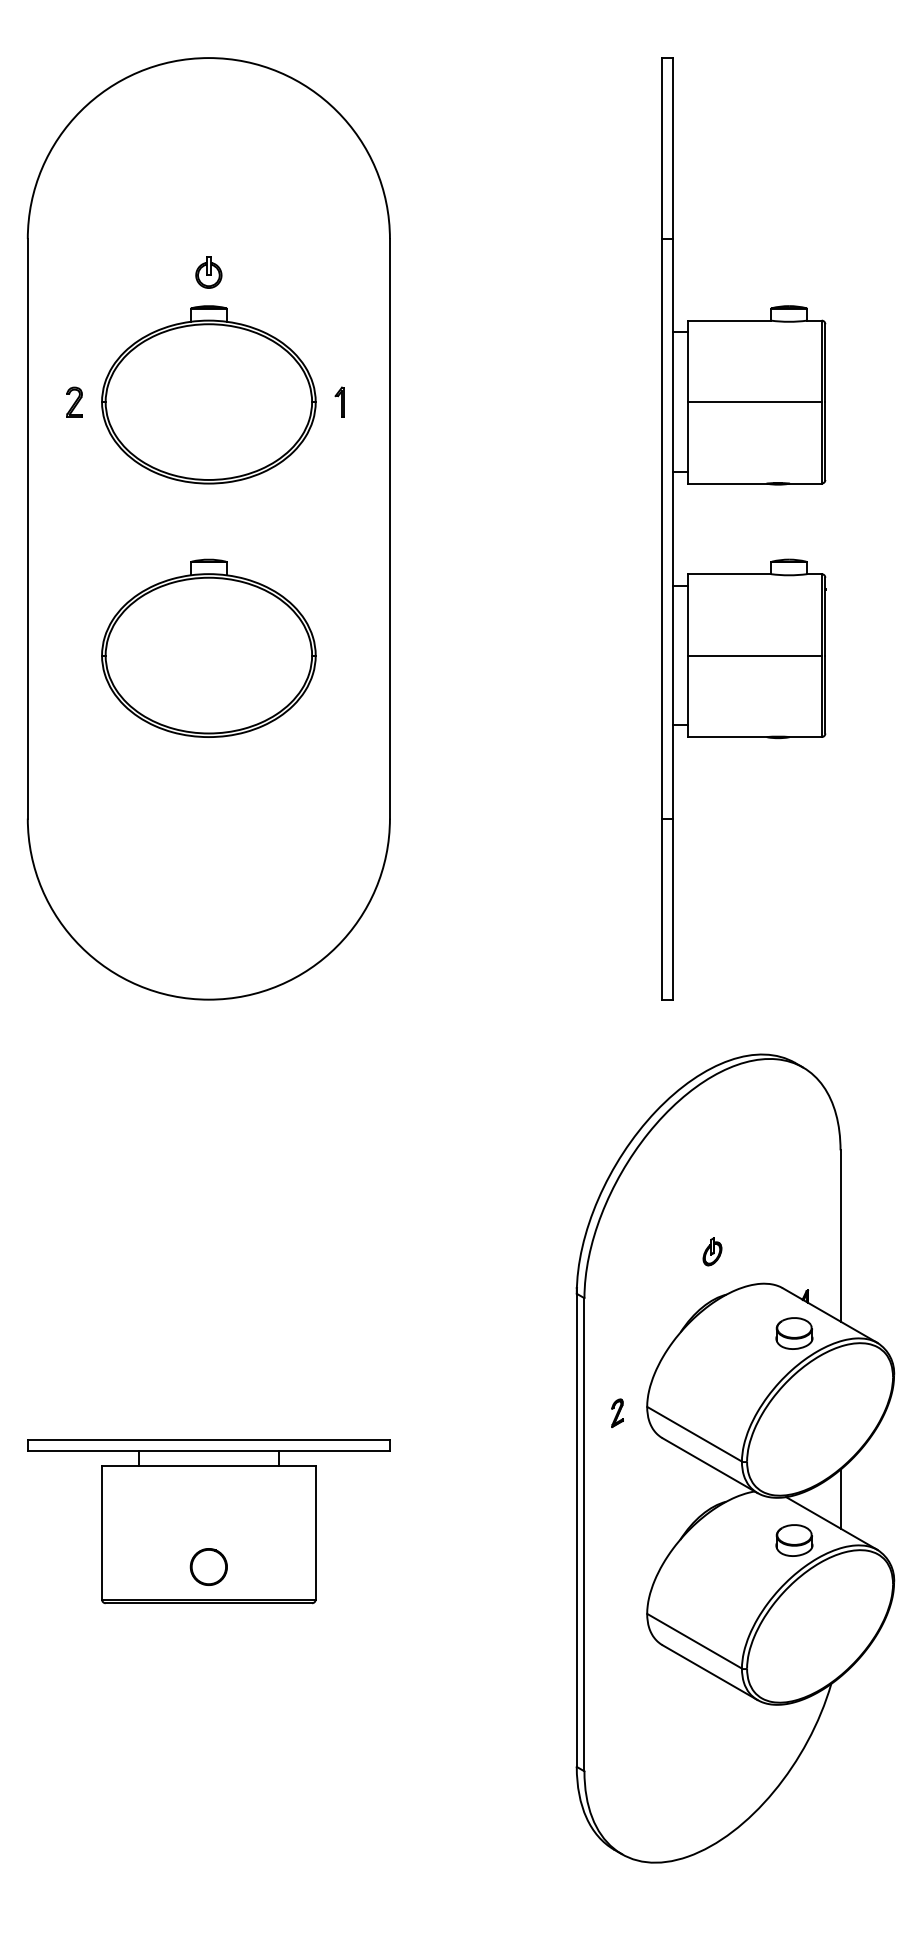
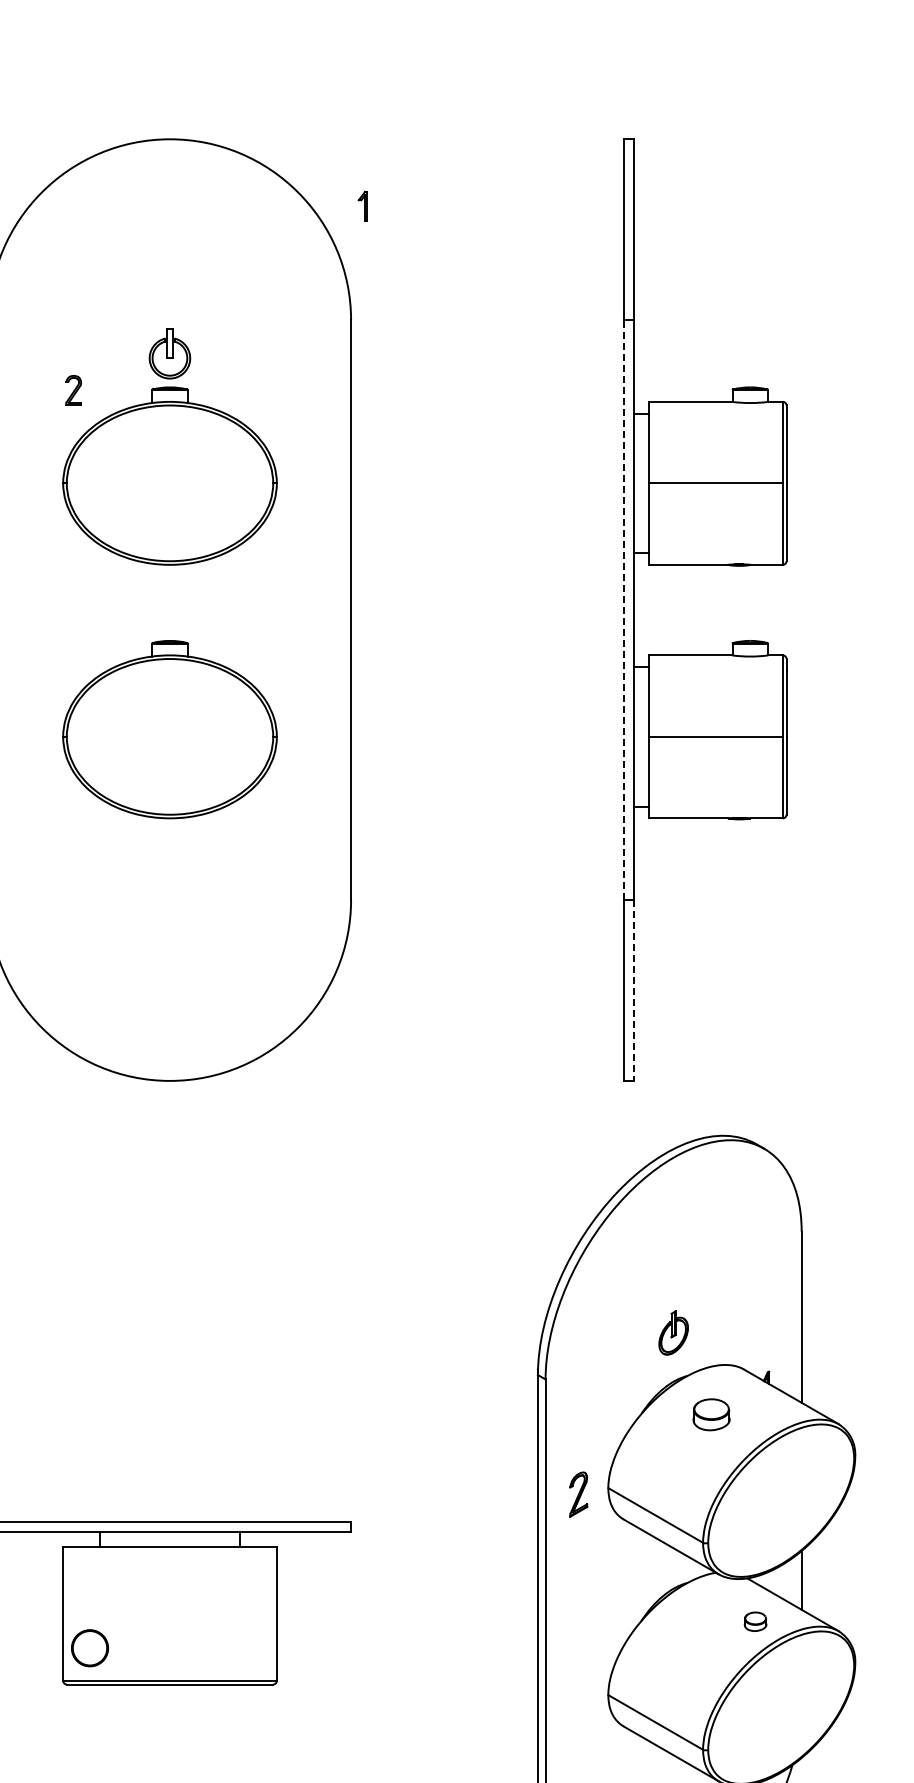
part: (208, 272) -> (169, 353), size x1.6
part: (74, 401) -> (73, 389), moved
part: (339, 401) -> (362, 205), moved
line: (662, 528) -> (623, 609), solid -> dashed
line: (673, 909) -> (634, 990), solid -> dashed
part: (712, 1251) -> (673, 1332), size x1.6
part: (794, 1333) -> (711, 1414), moved
part: (617, 1412) -> (578, 1493), size x1.6
part: (794, 1540) -> (755, 1621), size x0.6
circle: (208, 1566) -> (89, 1647), moved

